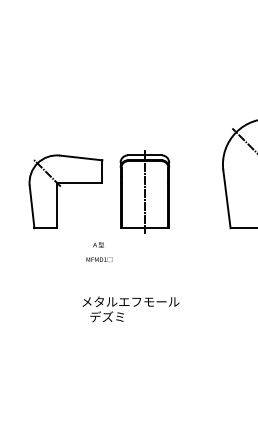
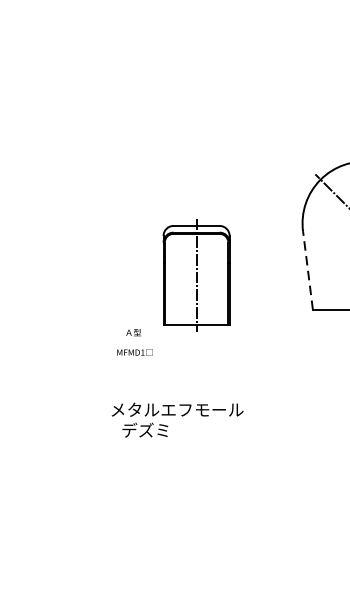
part: (60, 186) -> (81, 253), removed
part: (144, 191) -> (196, 274), moved
line: (226, 198) -> (307, 269), solid -> dashed

